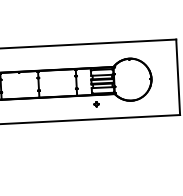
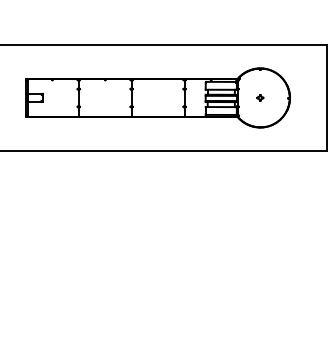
part: (96, 103) -> (260, 97), moved

